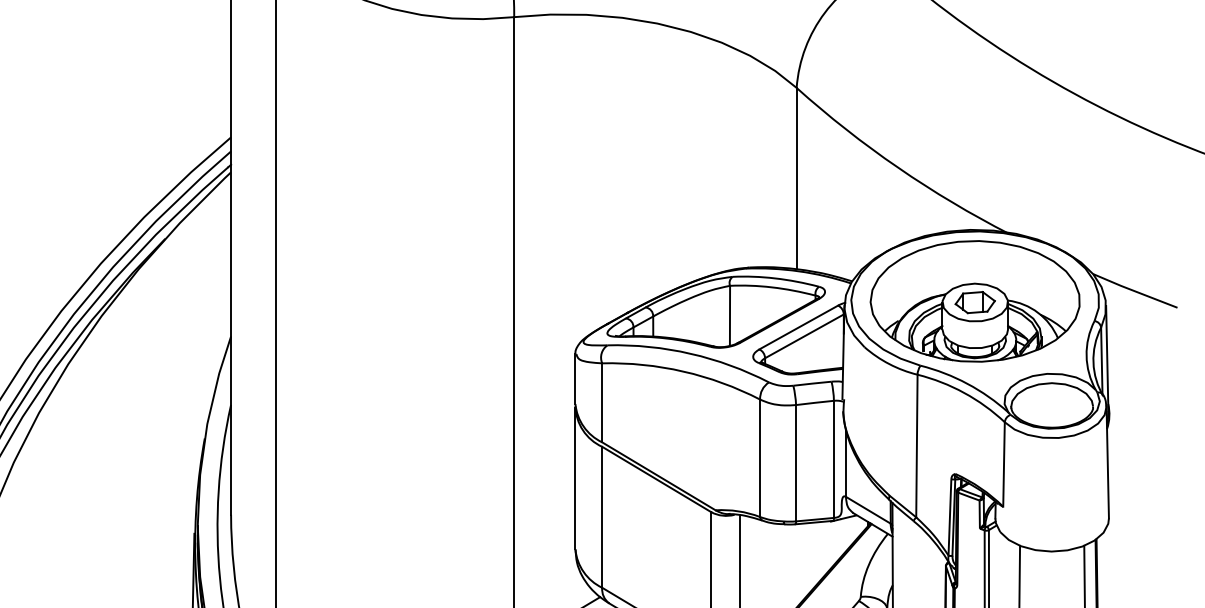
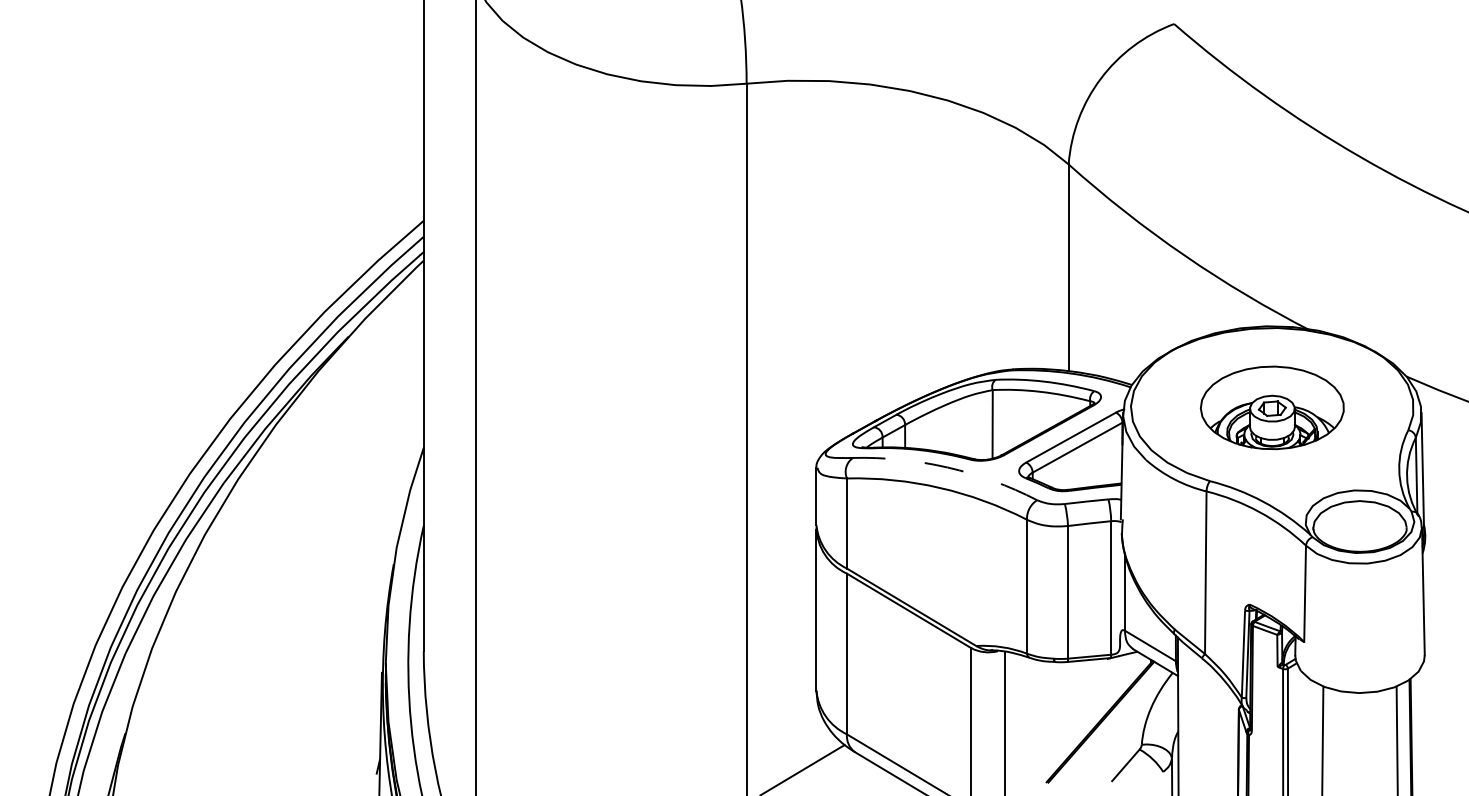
part: (975, 301) -> (1272, 407), size x0.6
arc: (690, 353) -> (947, 467), solid -> dashed

